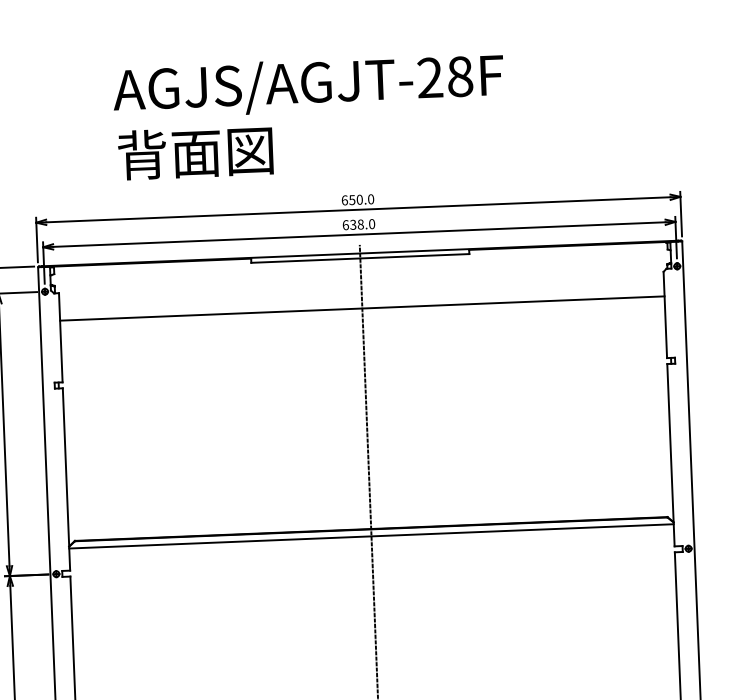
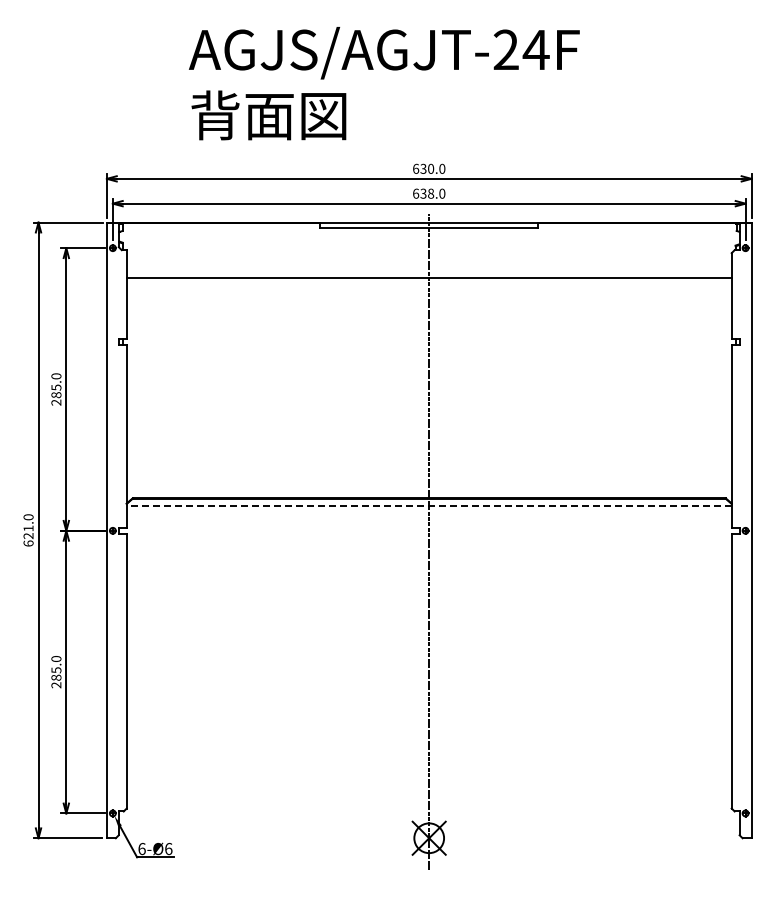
text: (459, 76) -> (535, 49), AGJS/AGJT-28F -> AGJS/AGJT-24F
text: (352, 199) -> (423, 168), 650.0 -> 630.0
line: (370, 536) -> (428, 505), solid -> dashed

